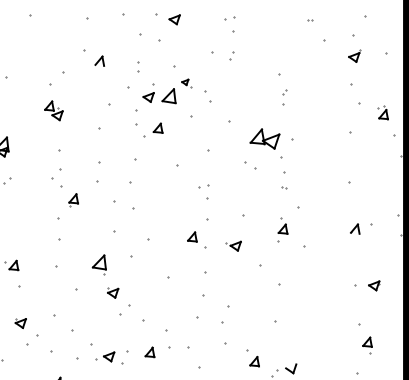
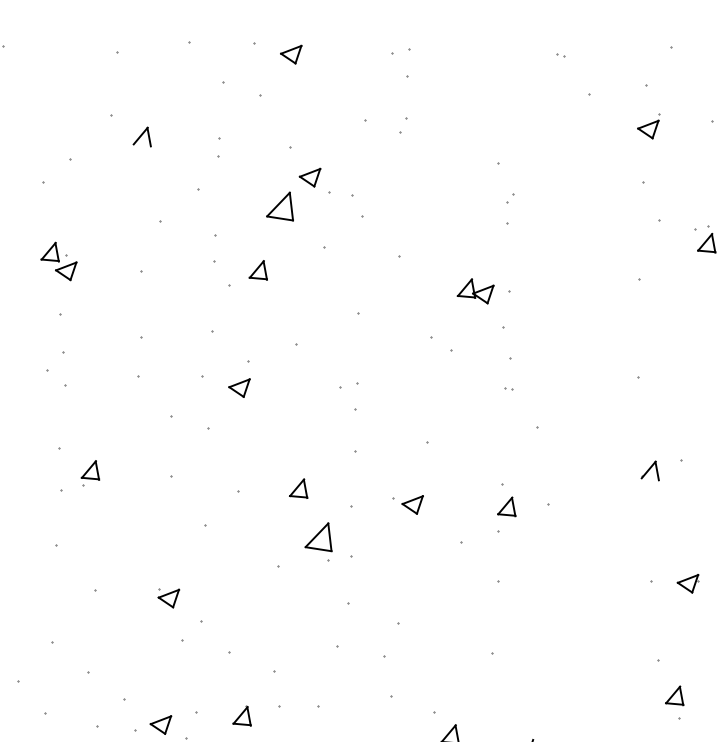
part: (186, 83) -> (314, 181), size x1.67
part: (148, 92) -> (239, 378), moved
part: (53, 110) -> (58, 260), moved
part: (271, 138) -> (483, 290), size x0.62
part: (73, 200) -> (90, 473), moved
part: (282, 229) -> (505, 507), moved
part: (192, 236) -> (298, 487), moved
part: (98, 264) -> (316, 541), moved

